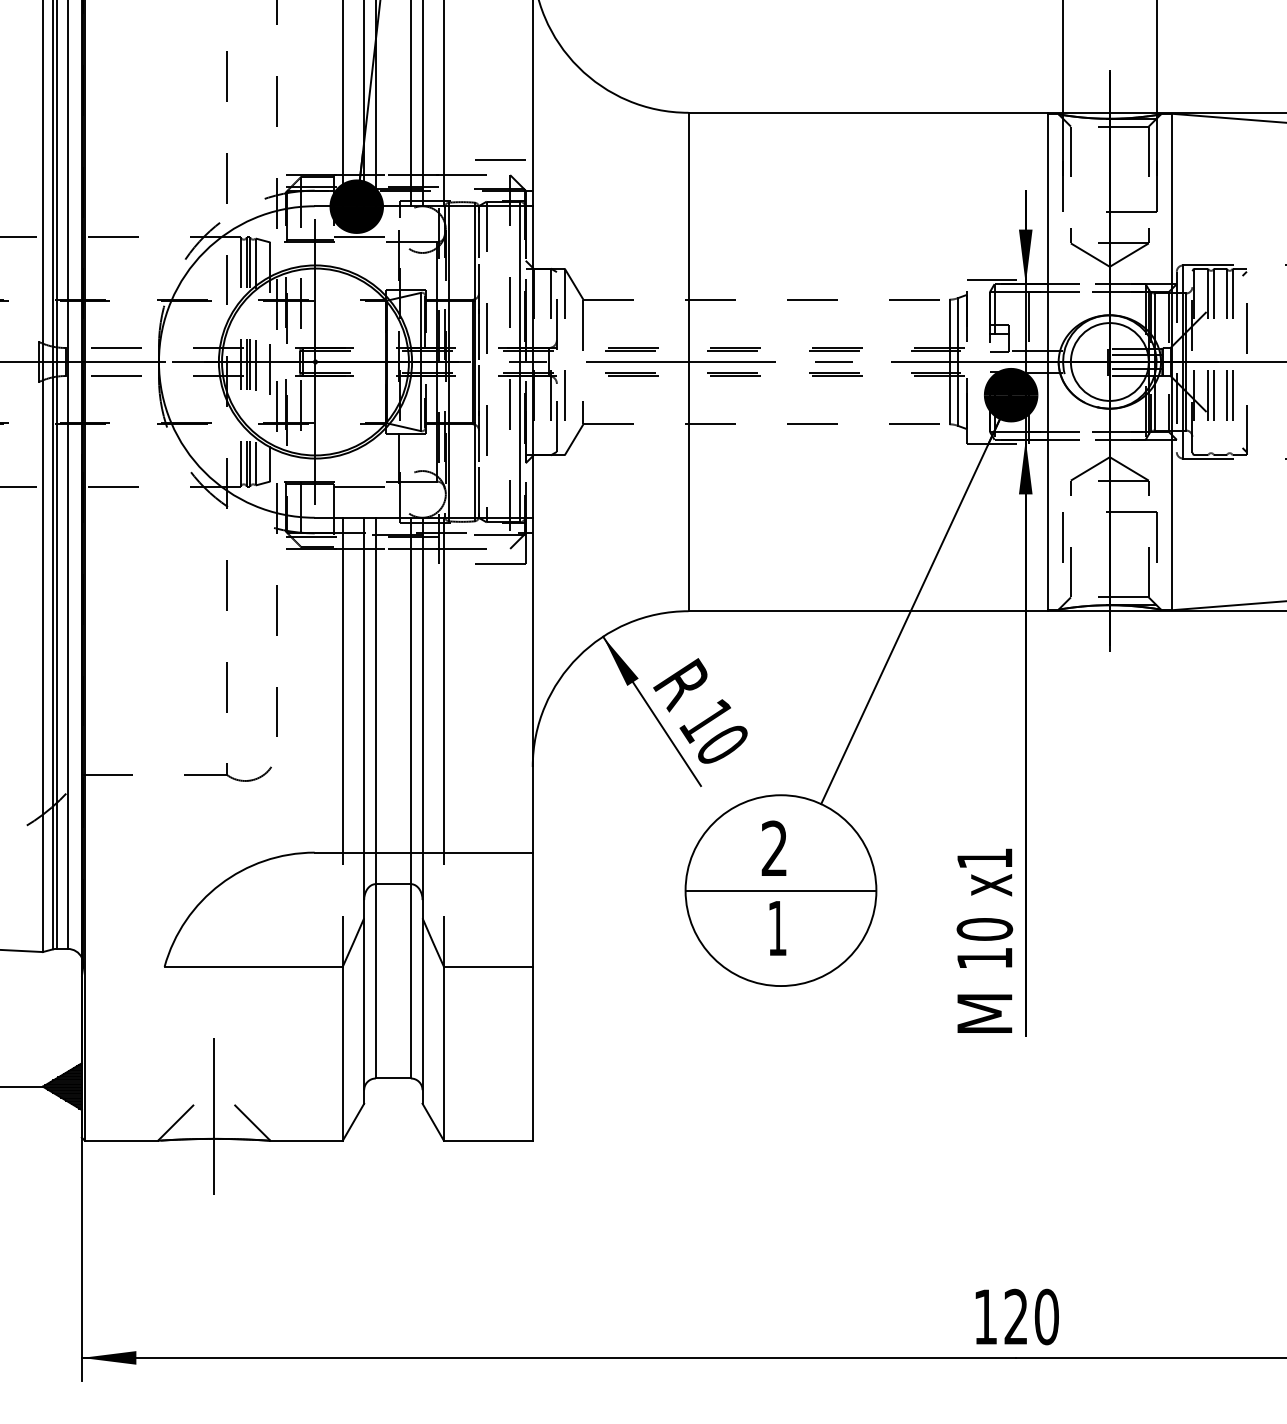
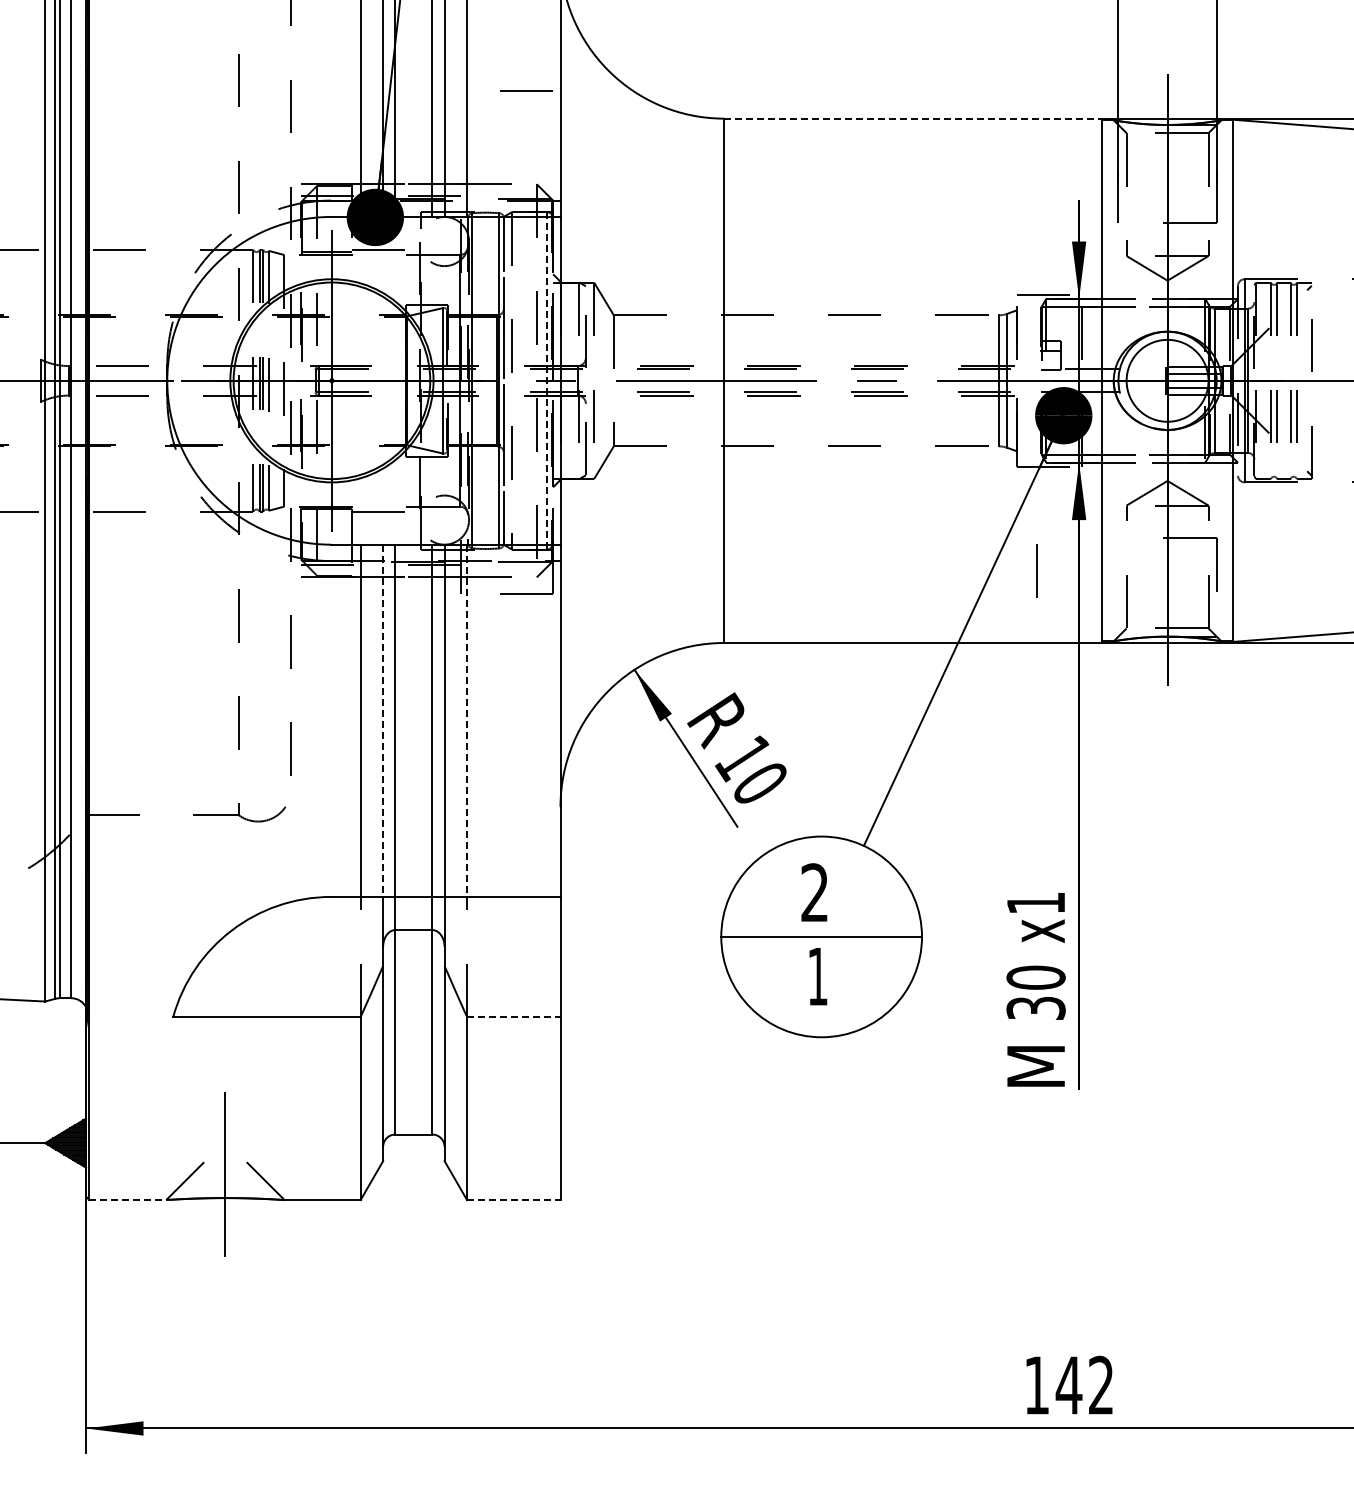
line: (868, 112) -> (913, 118), solid -> dashed
line: (500, 159) -> (526, 90), moved
line: (519, 361) -> (546, 380), solid -> dashed
line: (1062, 536) -> (1036, 570), moved
line: (364, 685) -> (383, 721), solid -> dashed
line: (444, 685) -> (467, 721), solid -> dashed
text: (984, 957) -> (1035, 1007), 10 -> 30
line: (488, 967) -> (513, 1017), solid -> dashed
line: (122, 1141) -> (128, 1200), solid -> dashed
line: (488, 1141) -> (513, 1200), solid -> dashed
text: (1030, 1317) -> (1084, 1385), 120 -> 142

